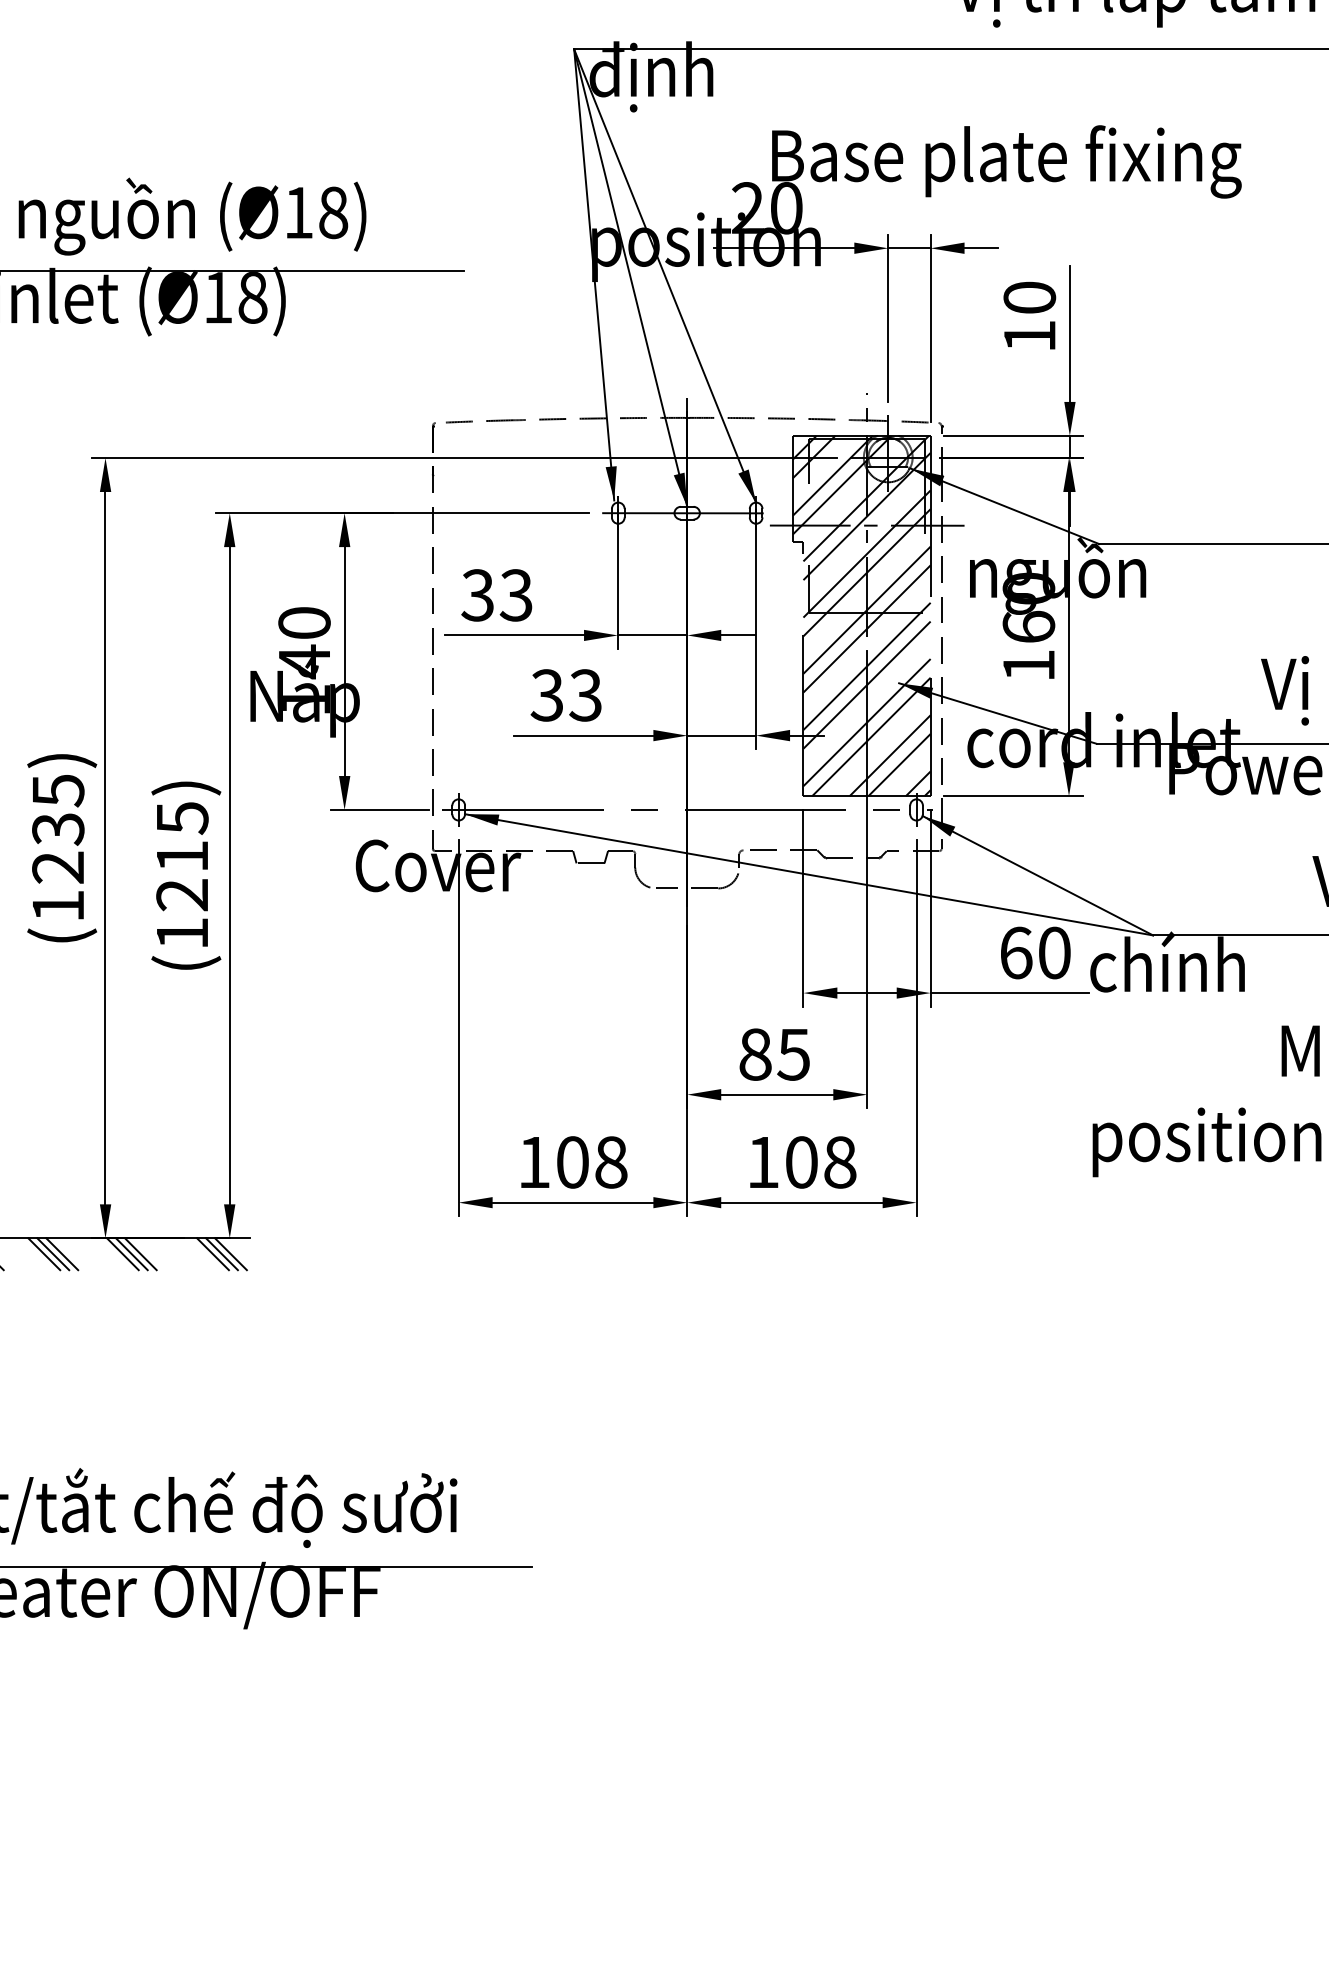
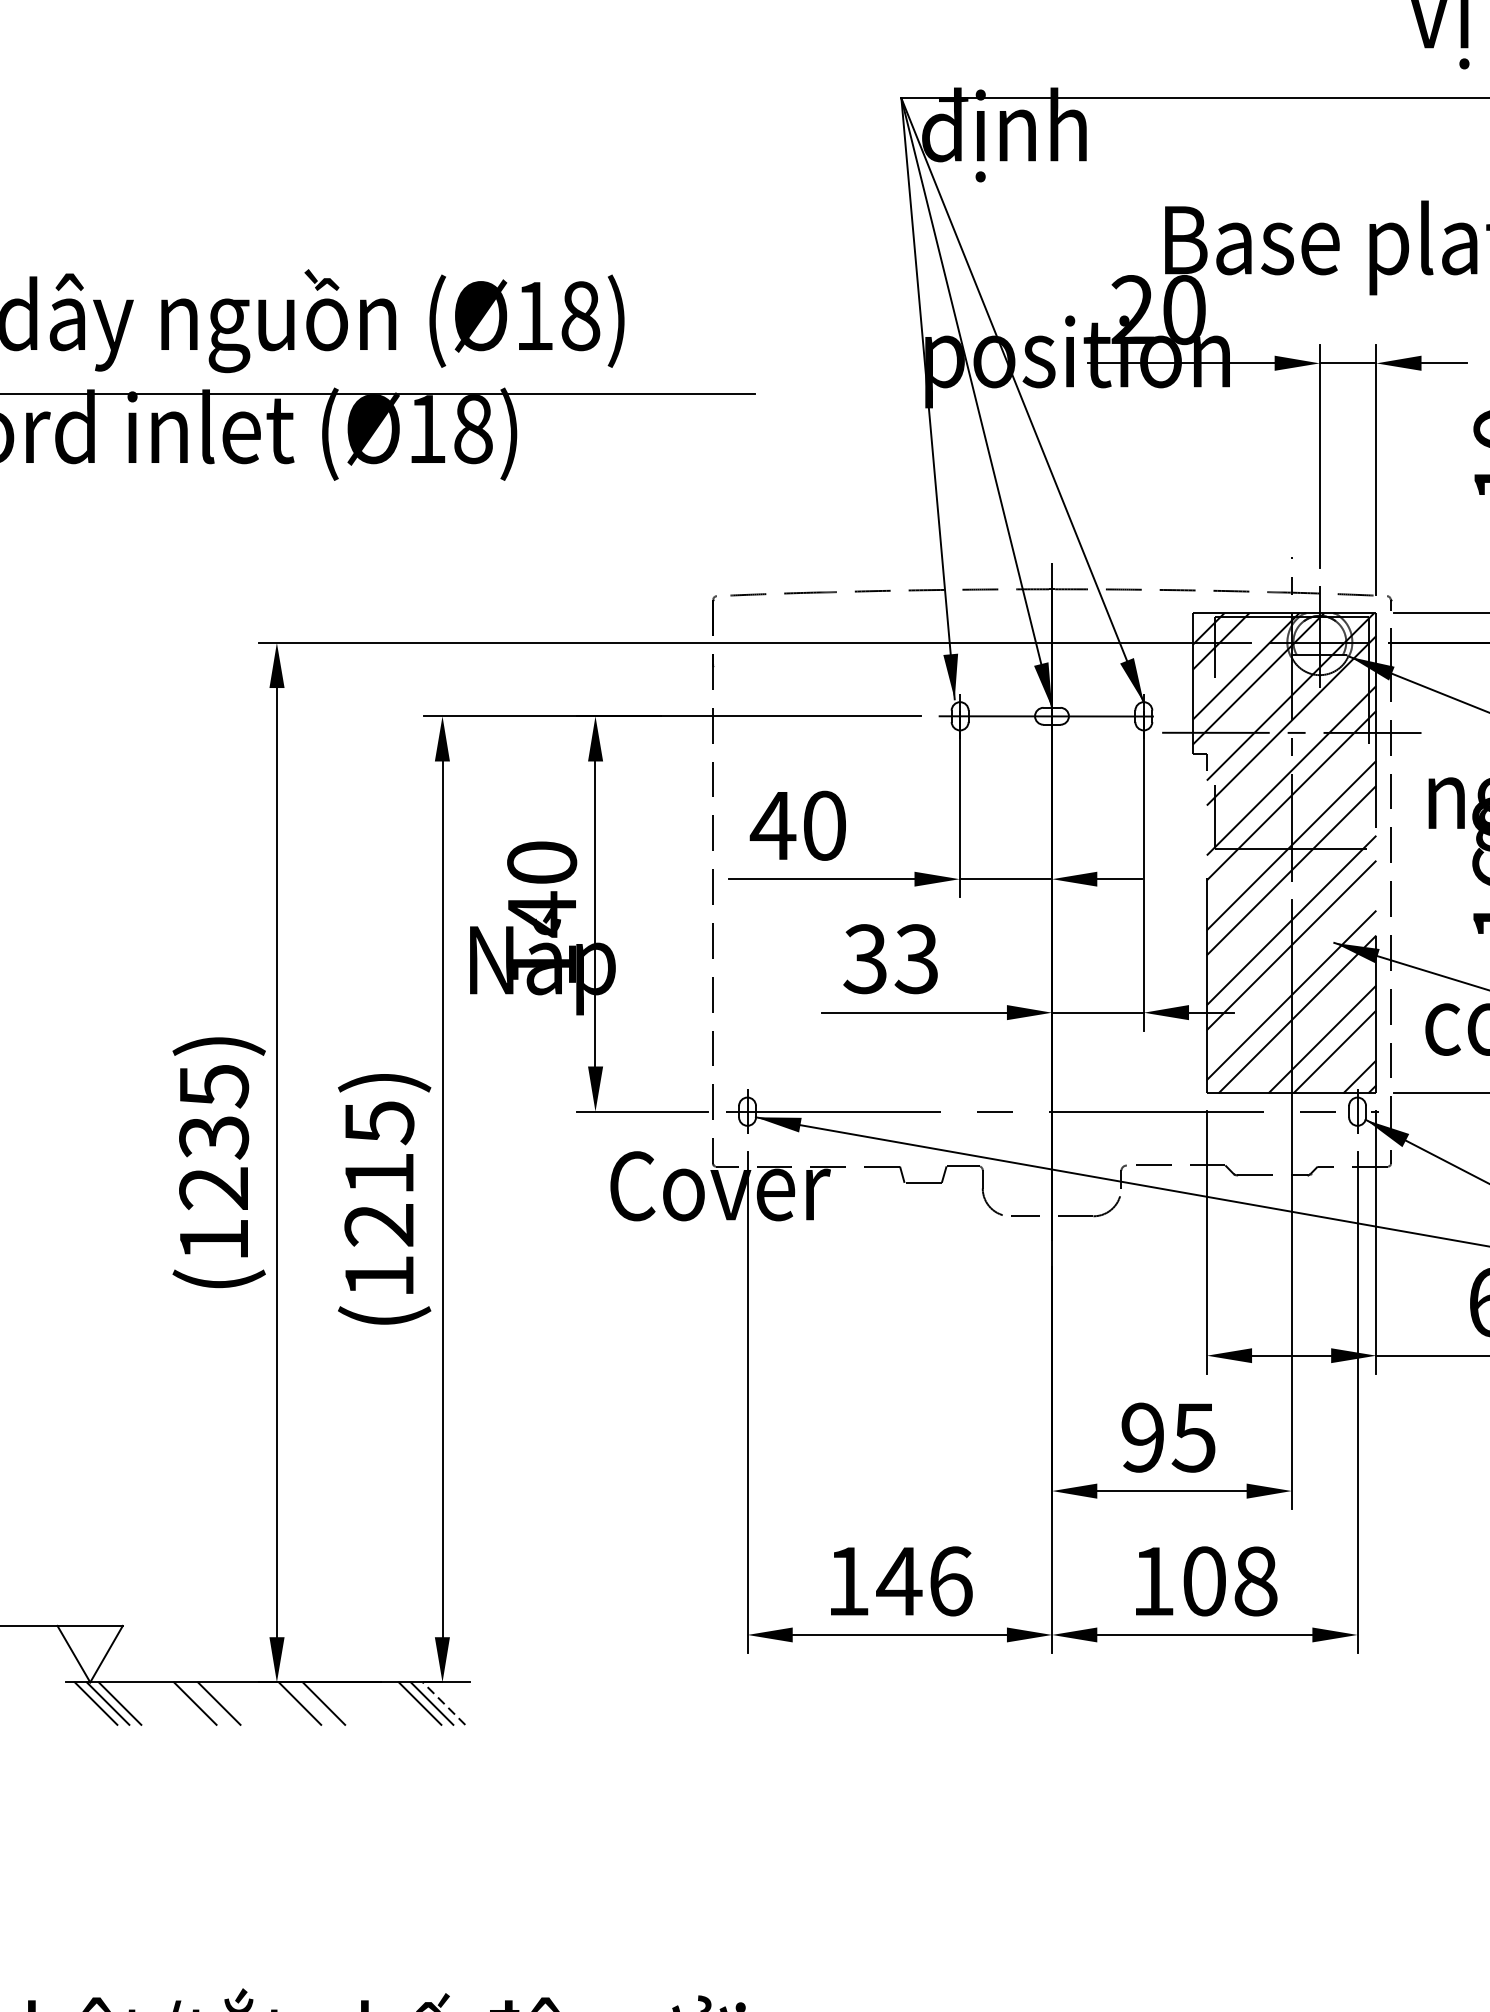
text: (496, 595) -> (797, 825), 33 -> 40
text: (755, 1054) -> (1142, 1437), 85 -> 95
text: (591, 1162) -> (924, 1581), 108 -> 146
line: (53, 1254) -> (207, 1704), removed
line: (131, 1254) -> (311, 1704), removed
line: (230, 1254) -> (443, 1704), solid -> dashed

